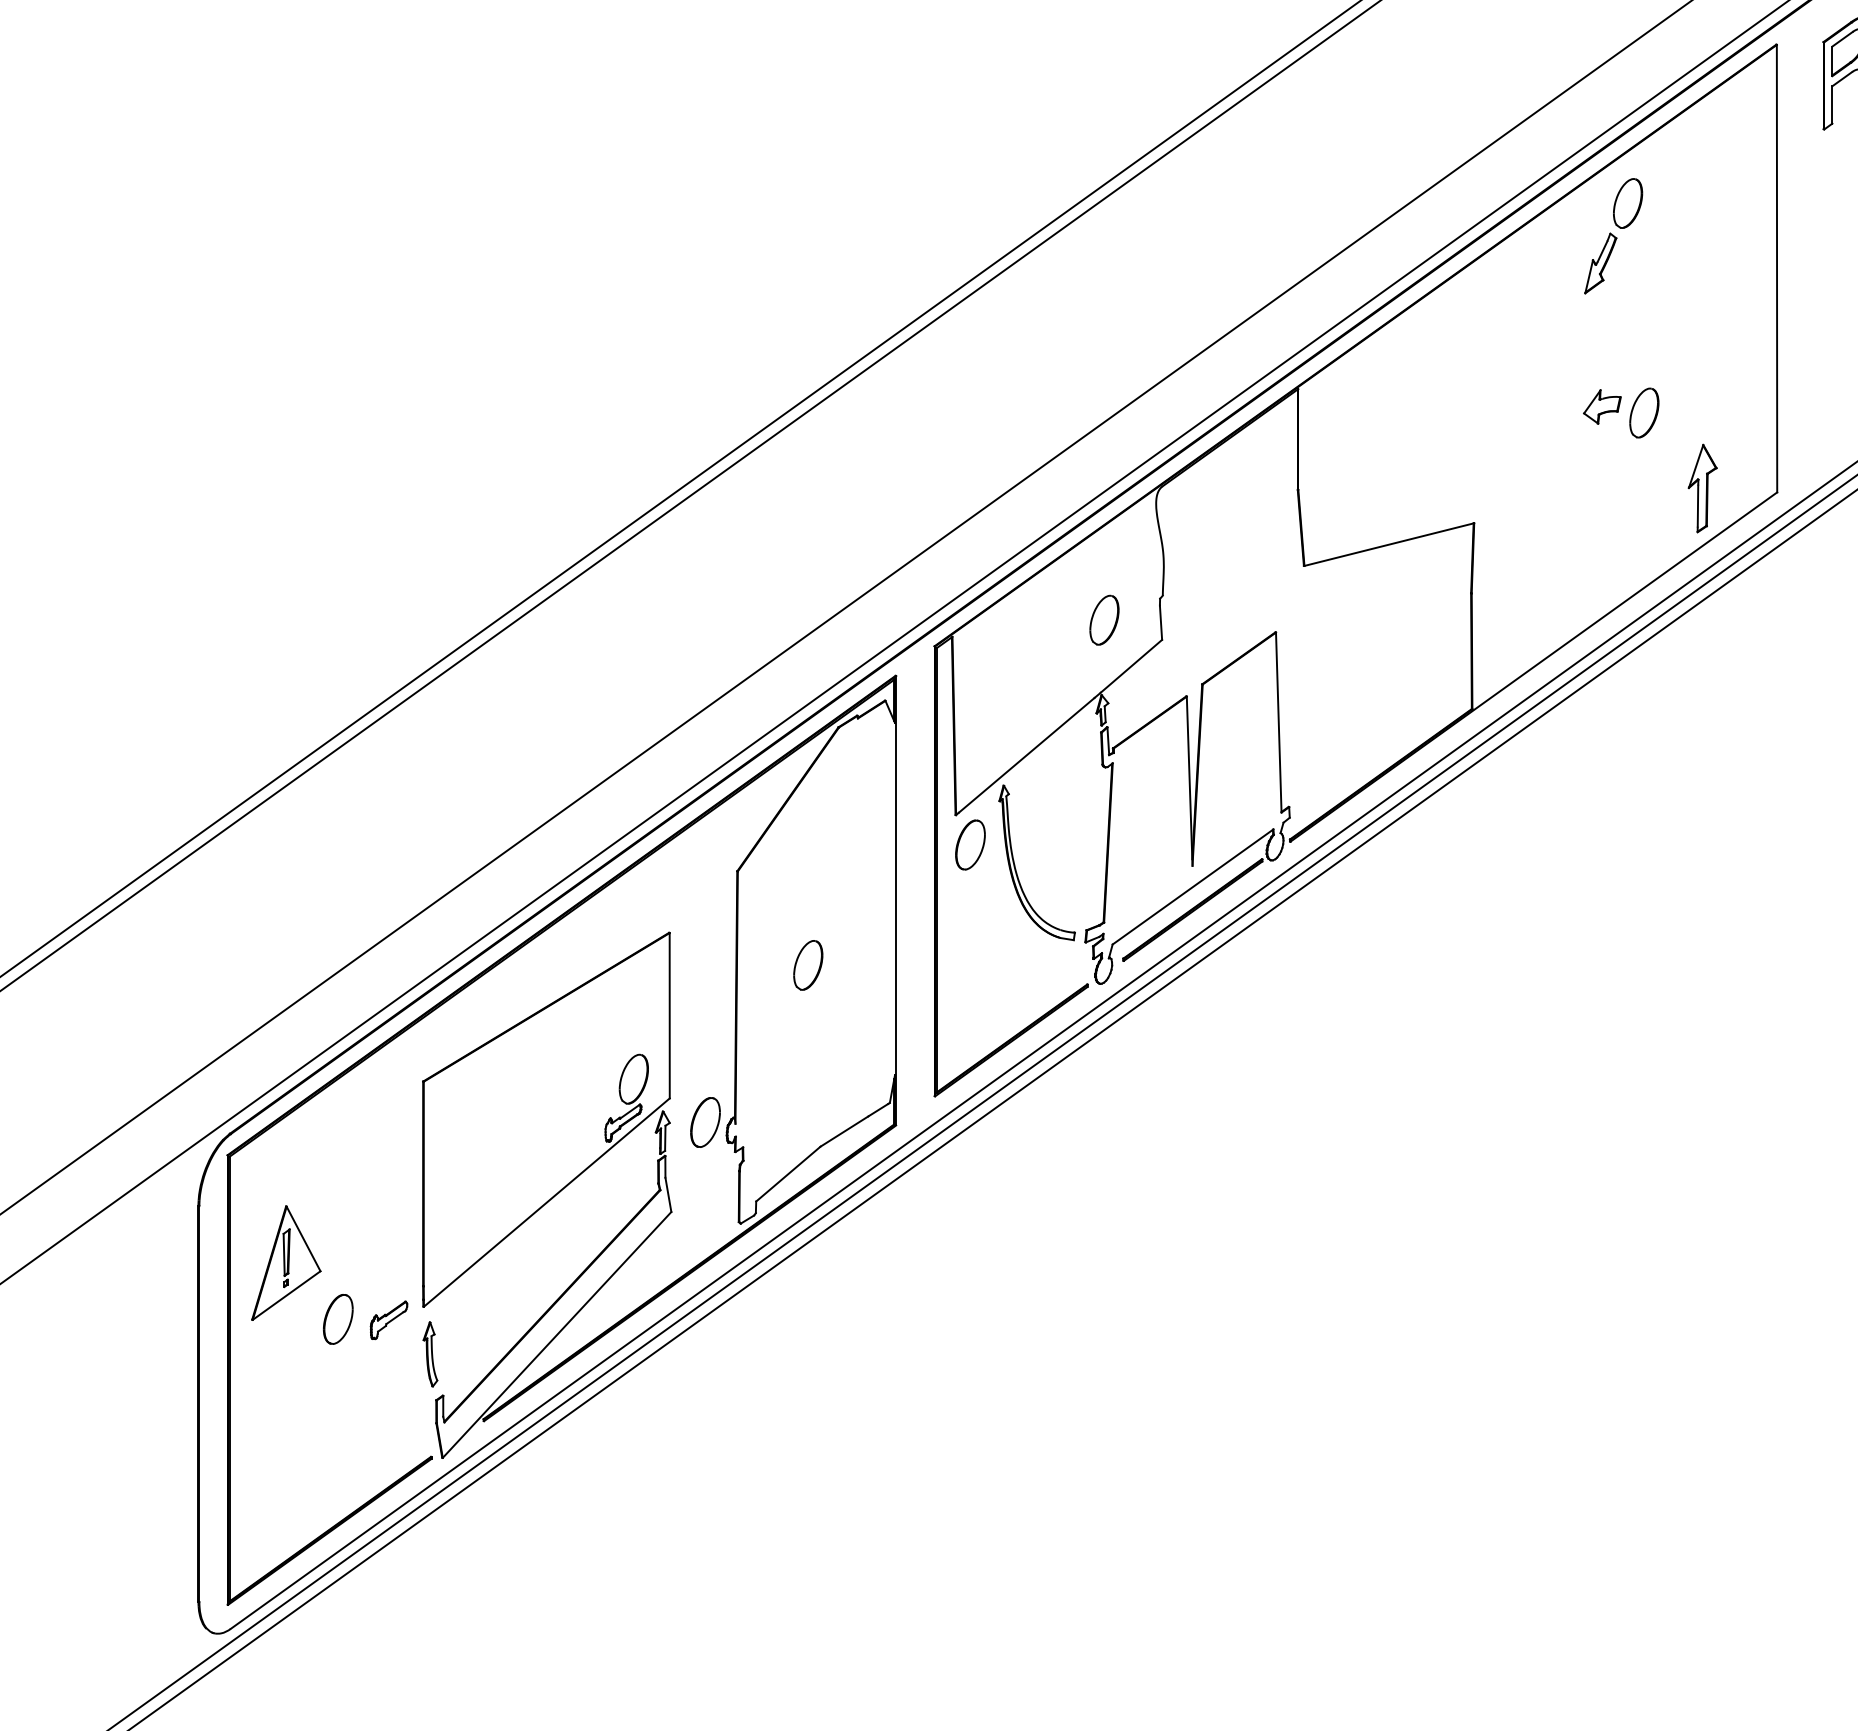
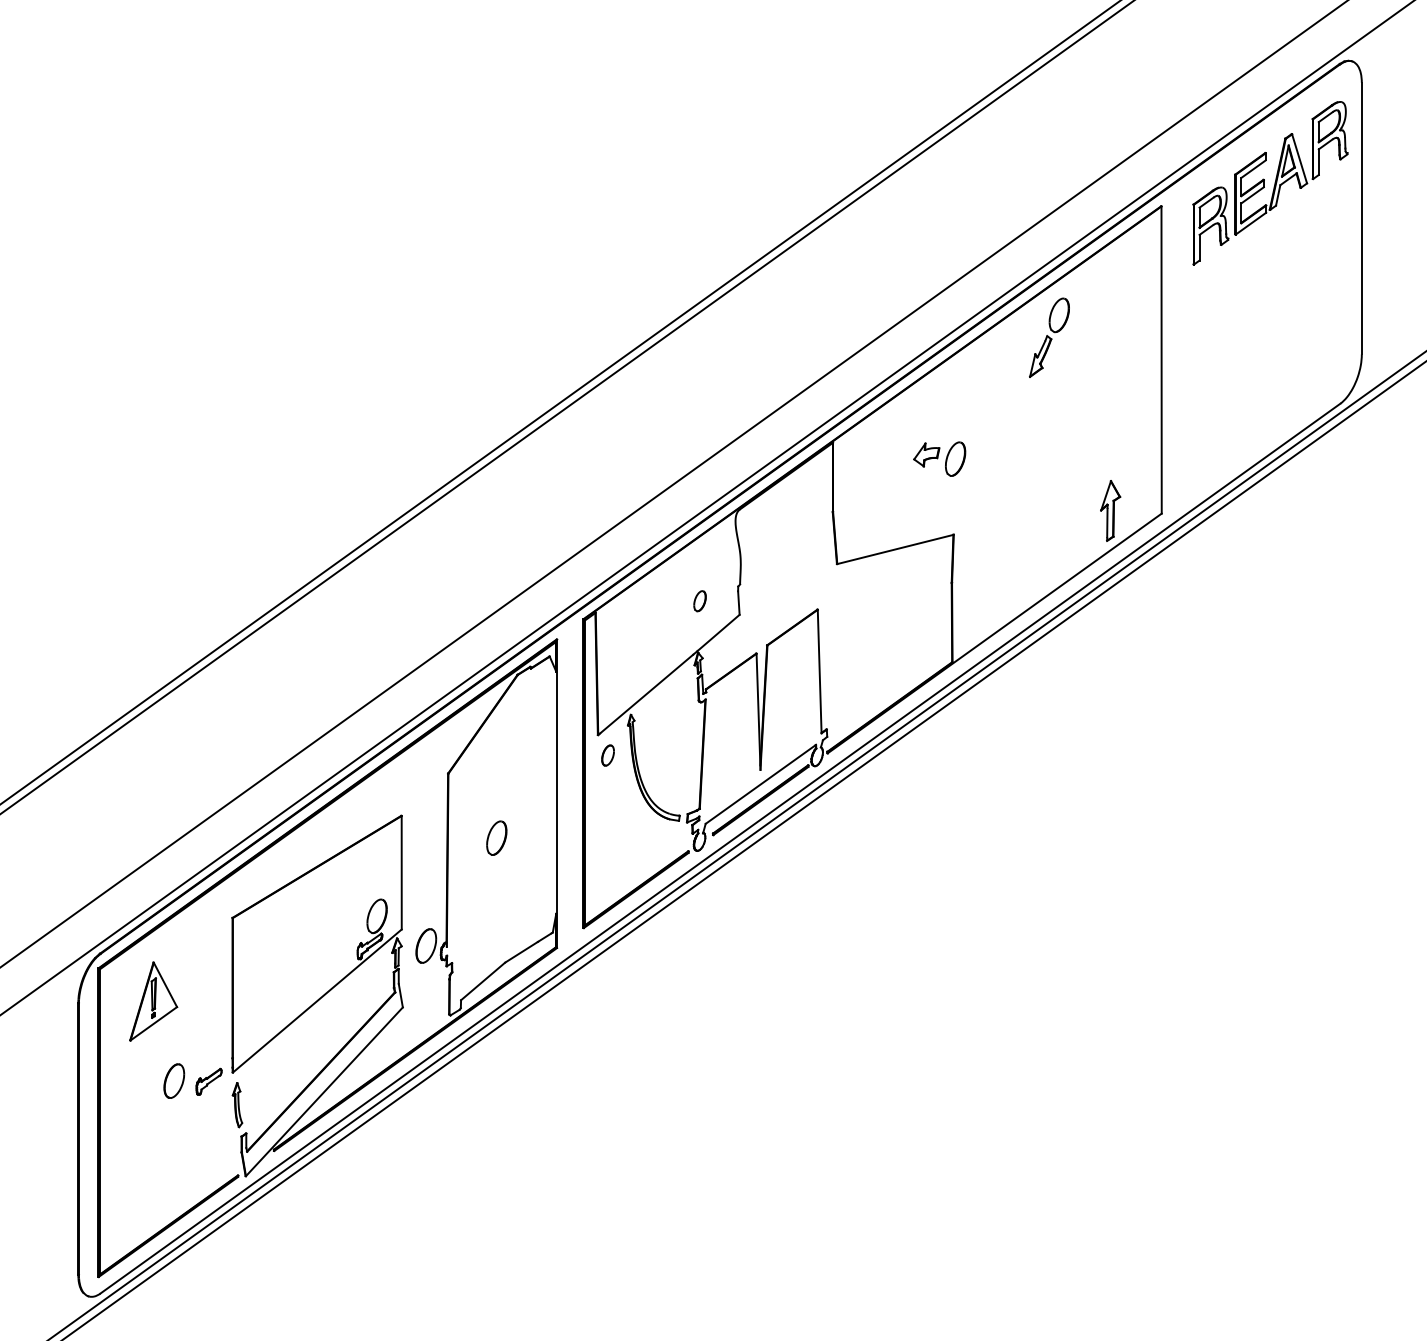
part: (1620, 412) -> (939, 458), moved
part: (1103, 619) -> (699, 600), size x0.6
part: (969, 844) -> (607, 755), size x0.6
part: (286, 1263) -> (153, 1001), moved

